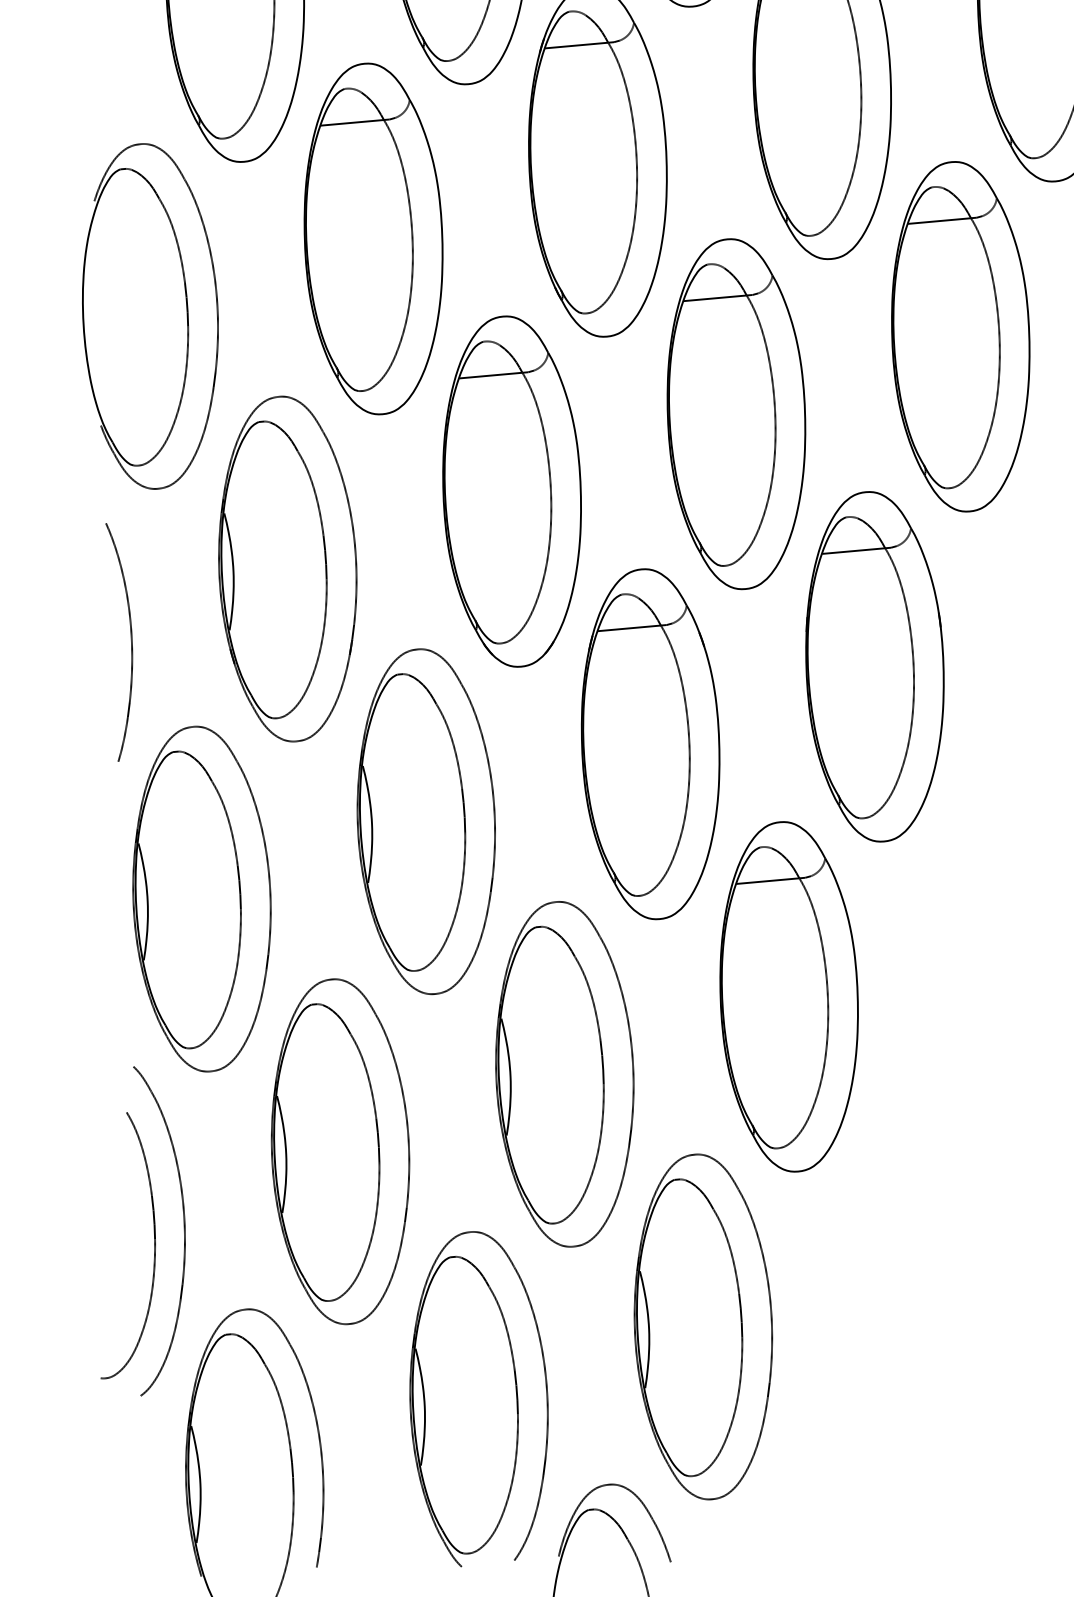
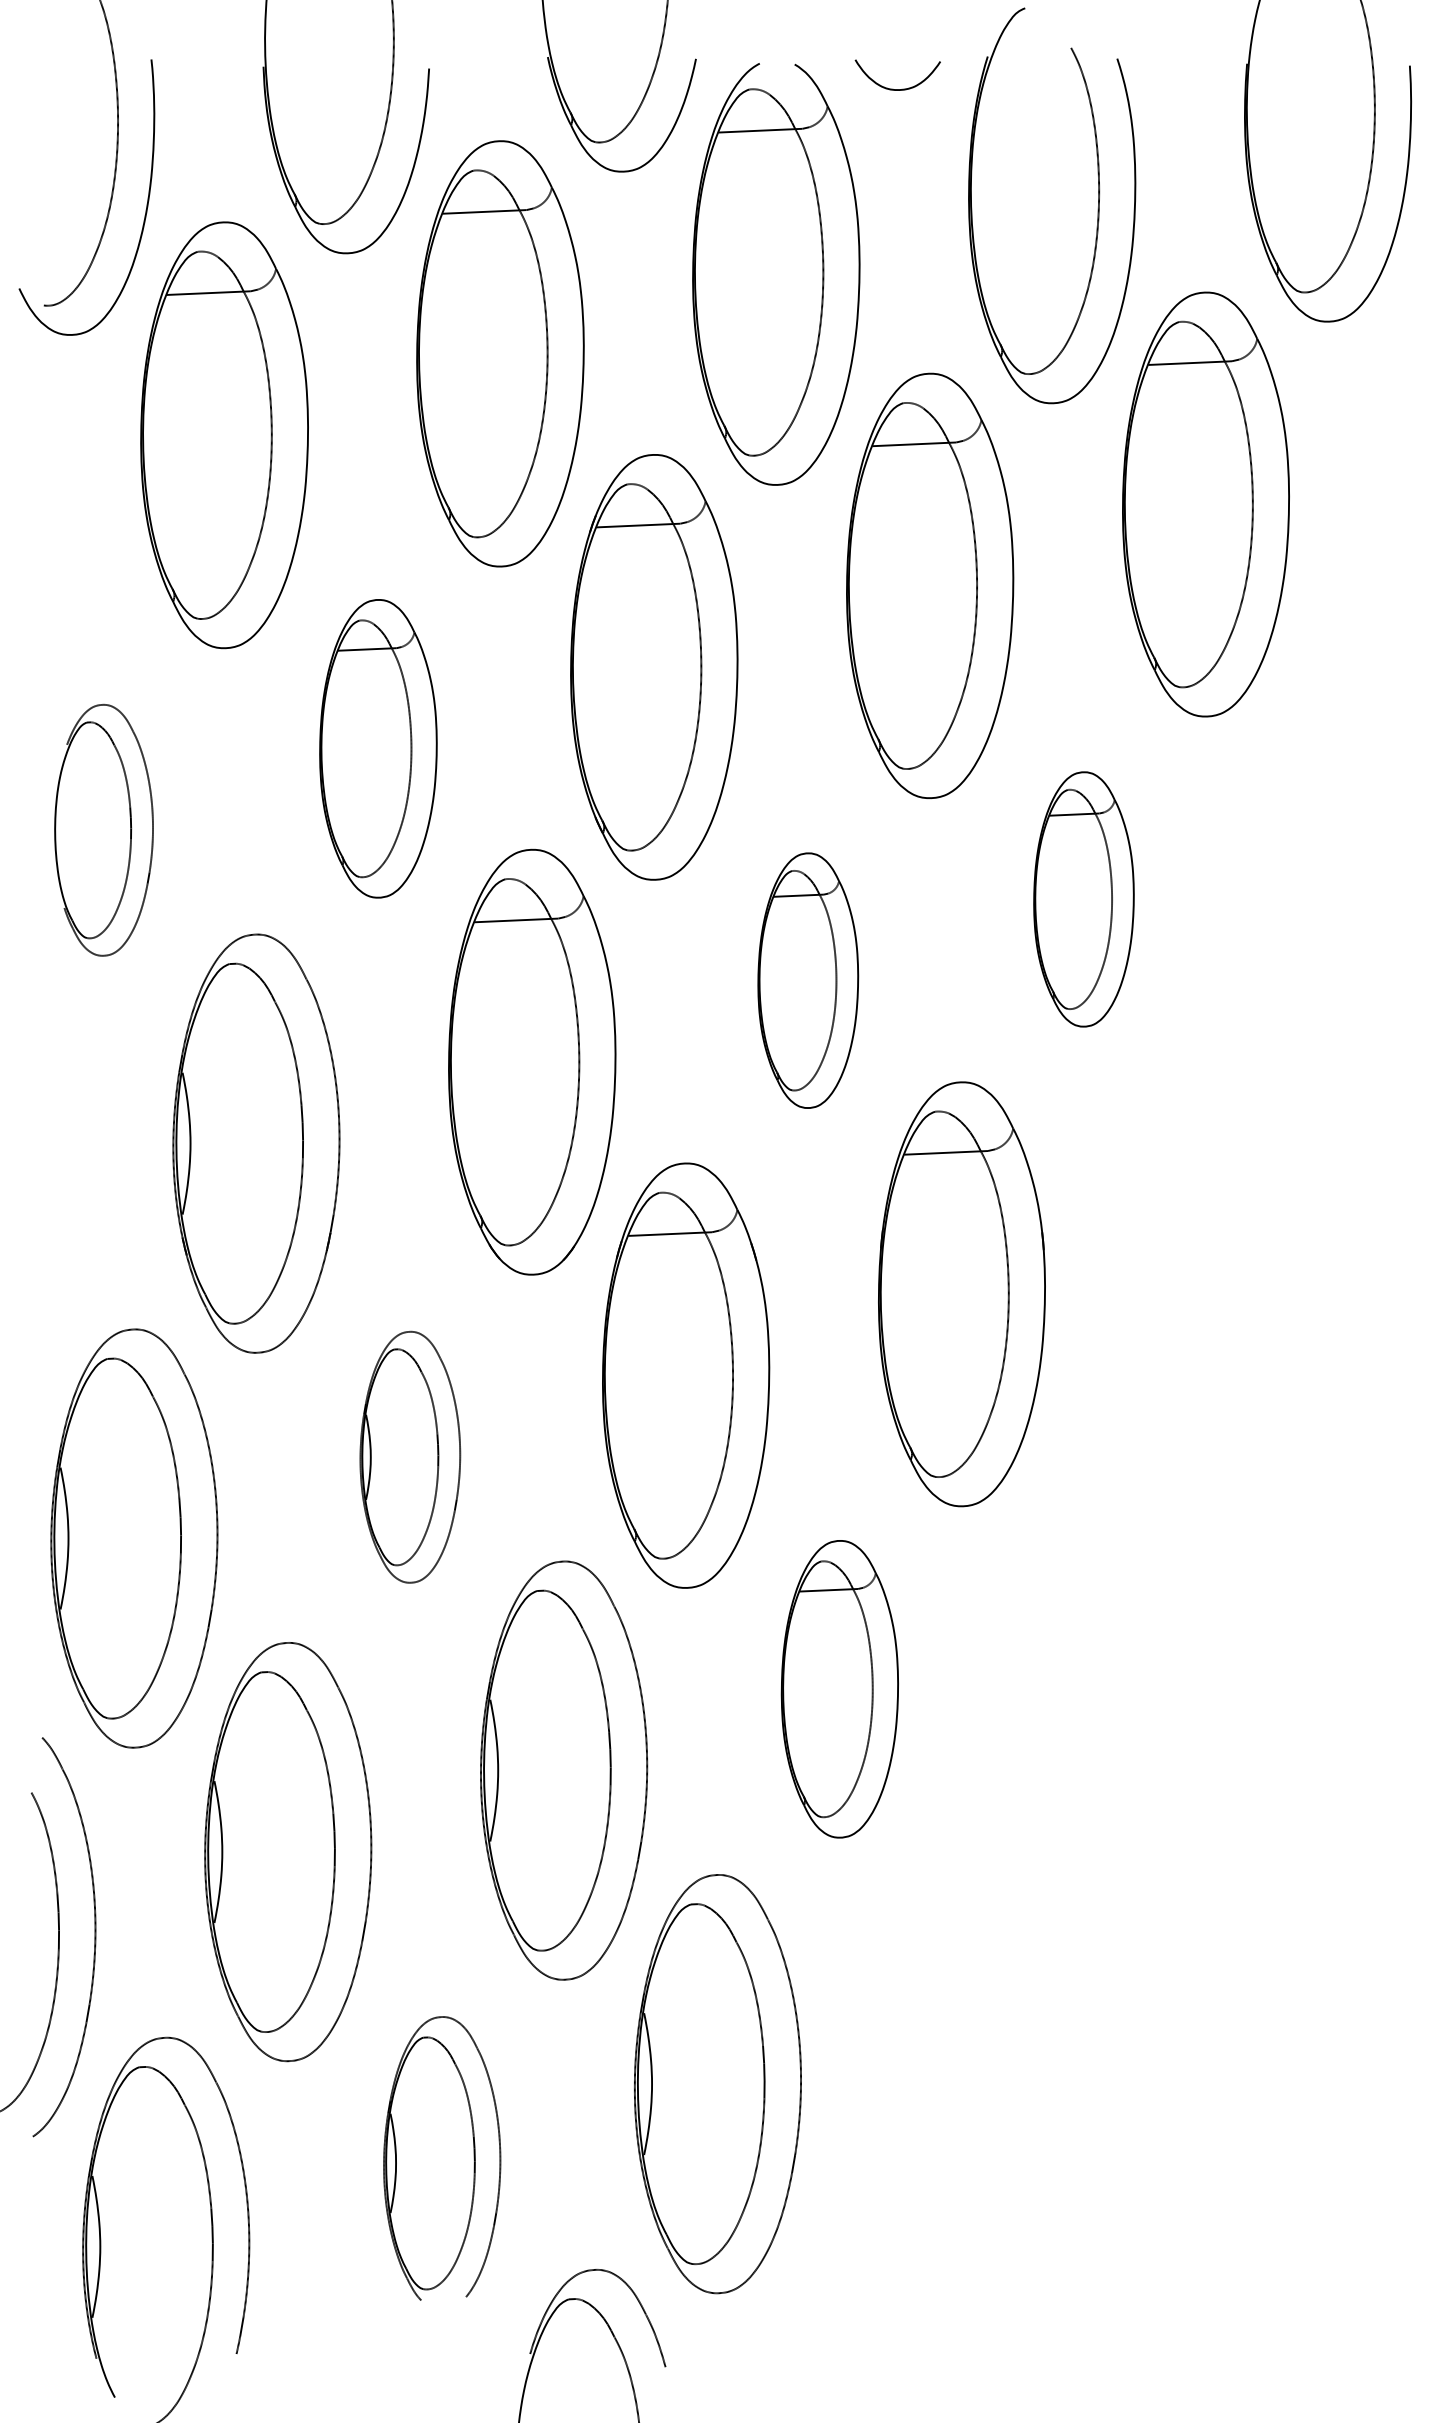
part: (373, 238) -> (378, 748), size x0.7
part: (150, 316) -> (103, 830), size x0.6
part: (960, 336) -> (1083, 899), size x0.6
part: (736, 413) -> (808, 980), size x0.6
curve: (130, 641) -> (62, 1222), removed
part: (426, 821) -> (410, 1457), size x0.6
part: (788, 997) -> (839, 1689), size x0.7
part: (479, 1398) -> (442, 2158), size x0.7

